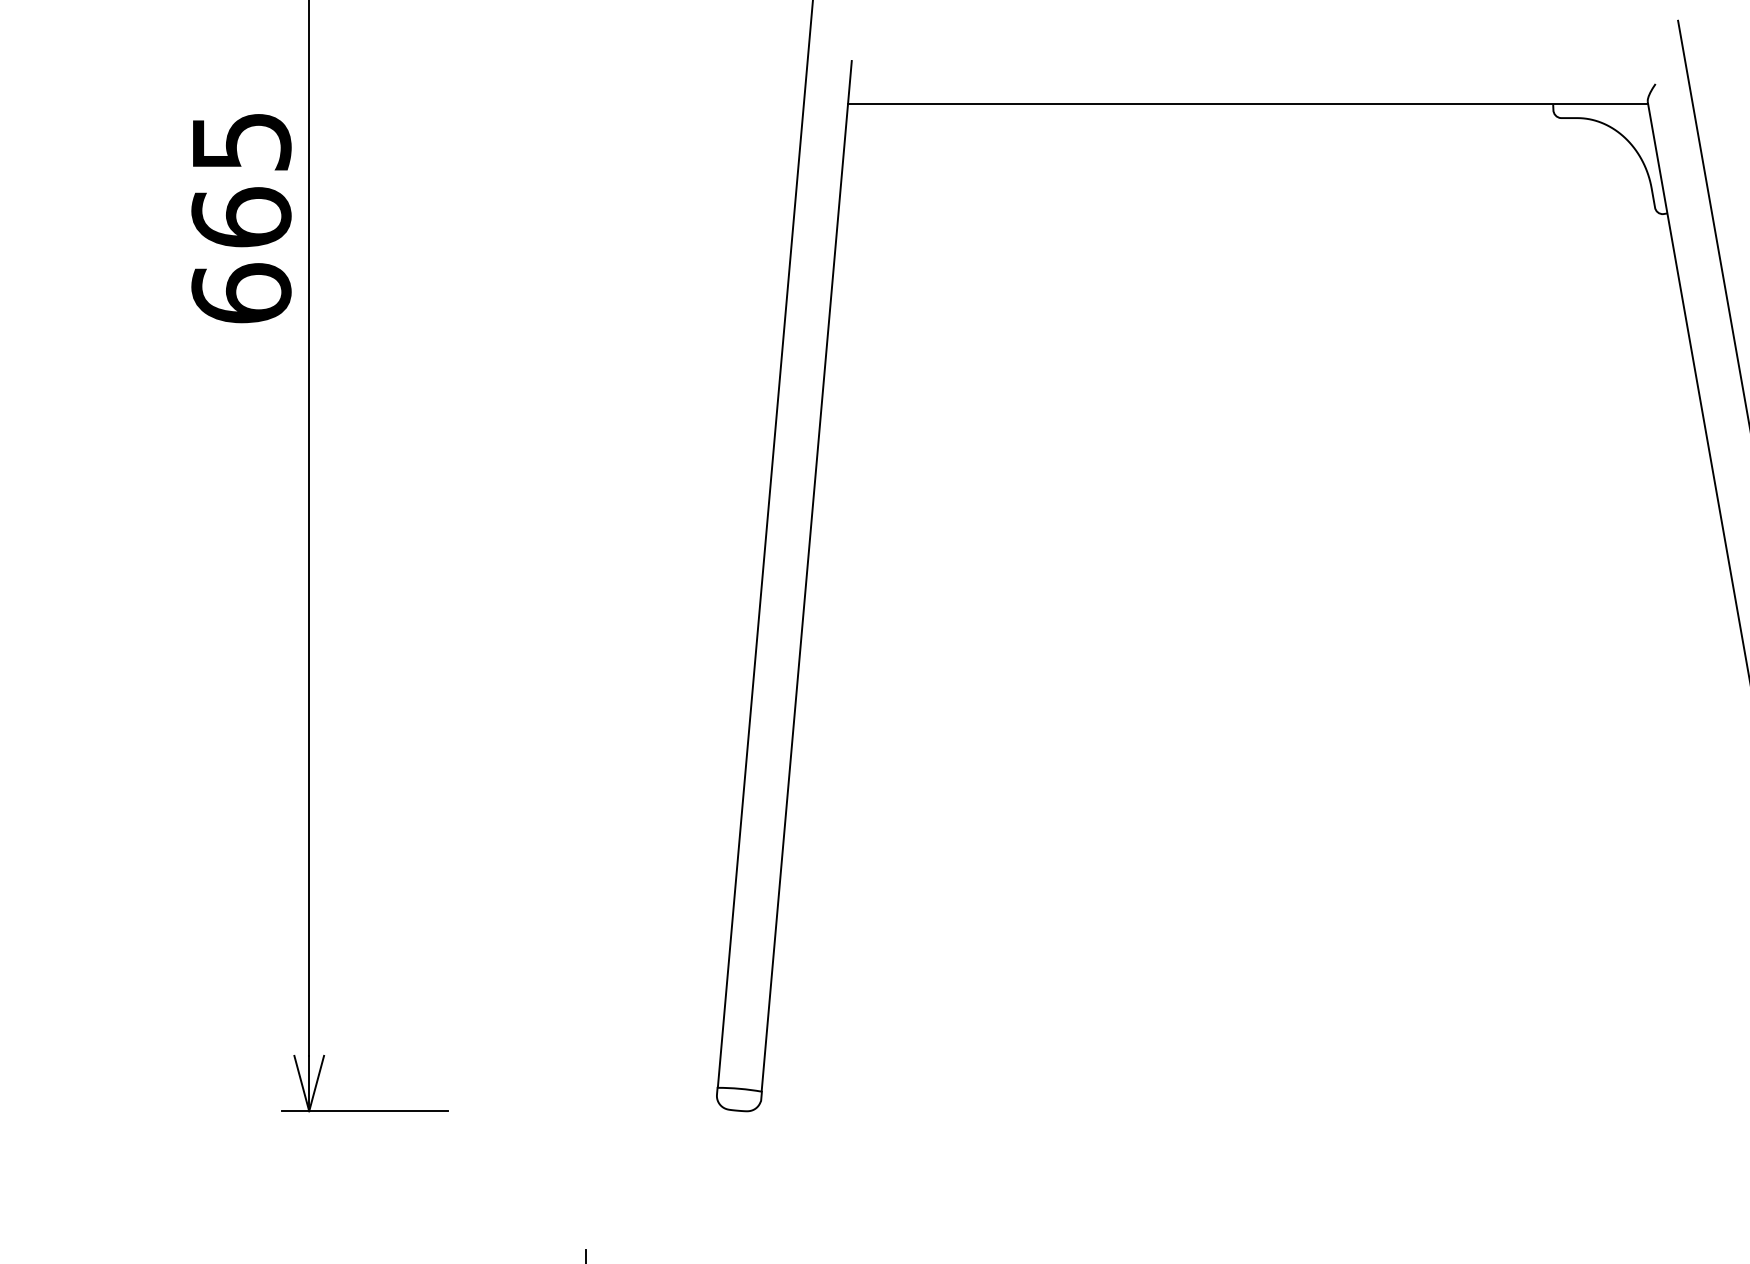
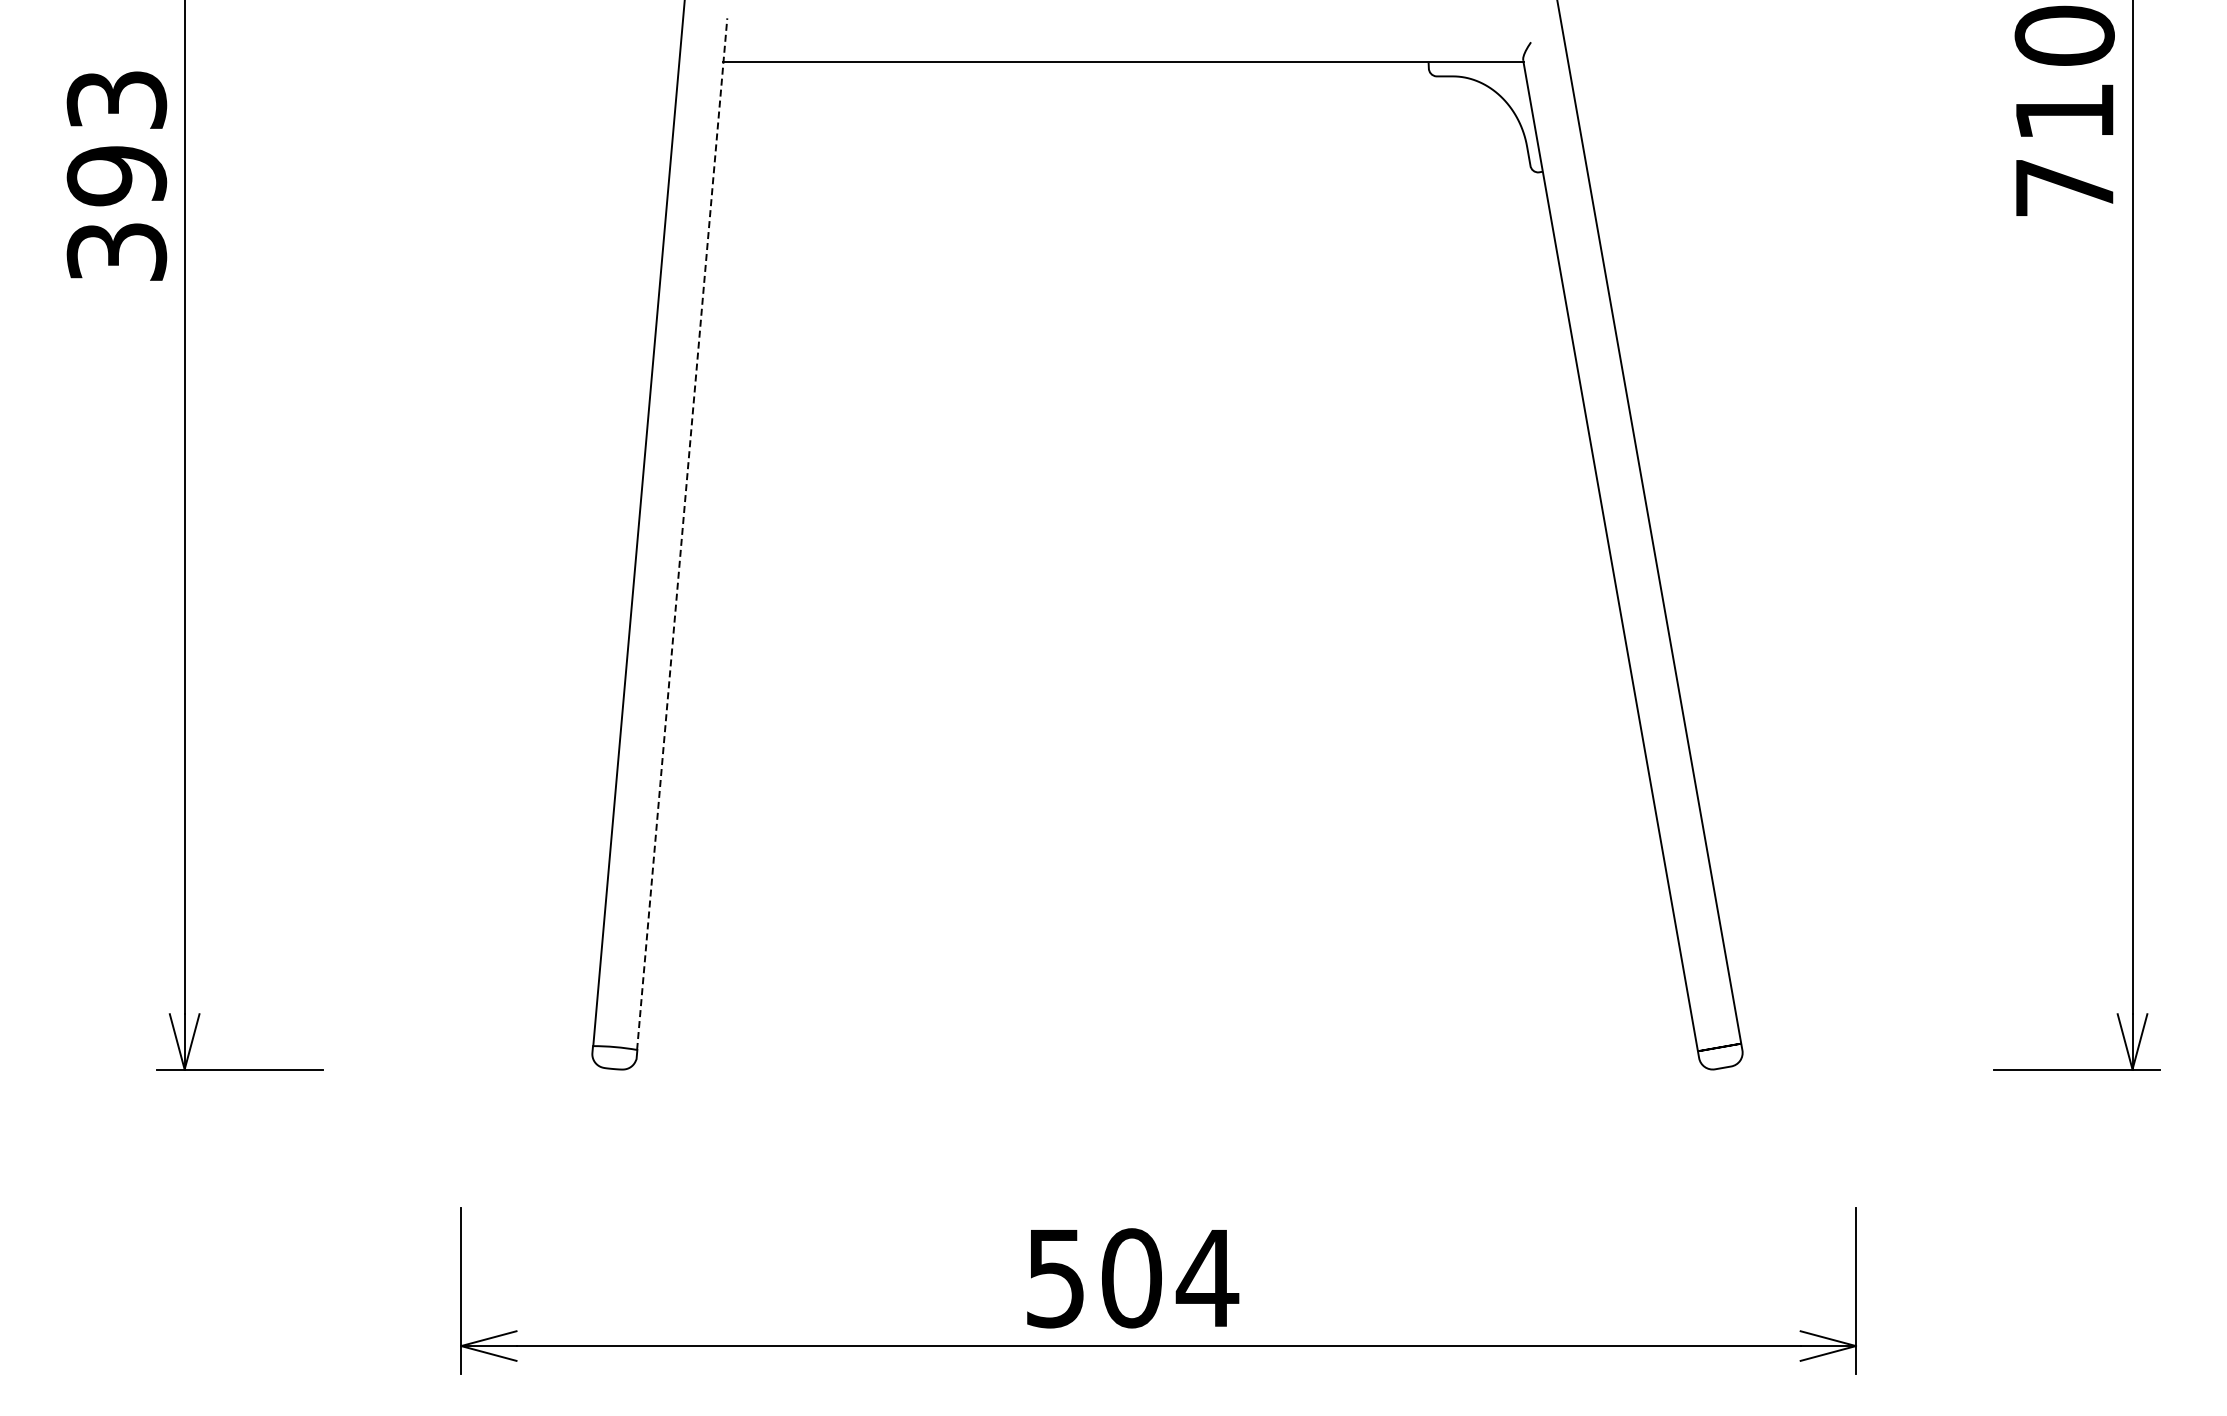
text: (241, 218) -> (116, 176), 665 -> 393
line: (807, 576) -> (682, 534), solid -> dashed

